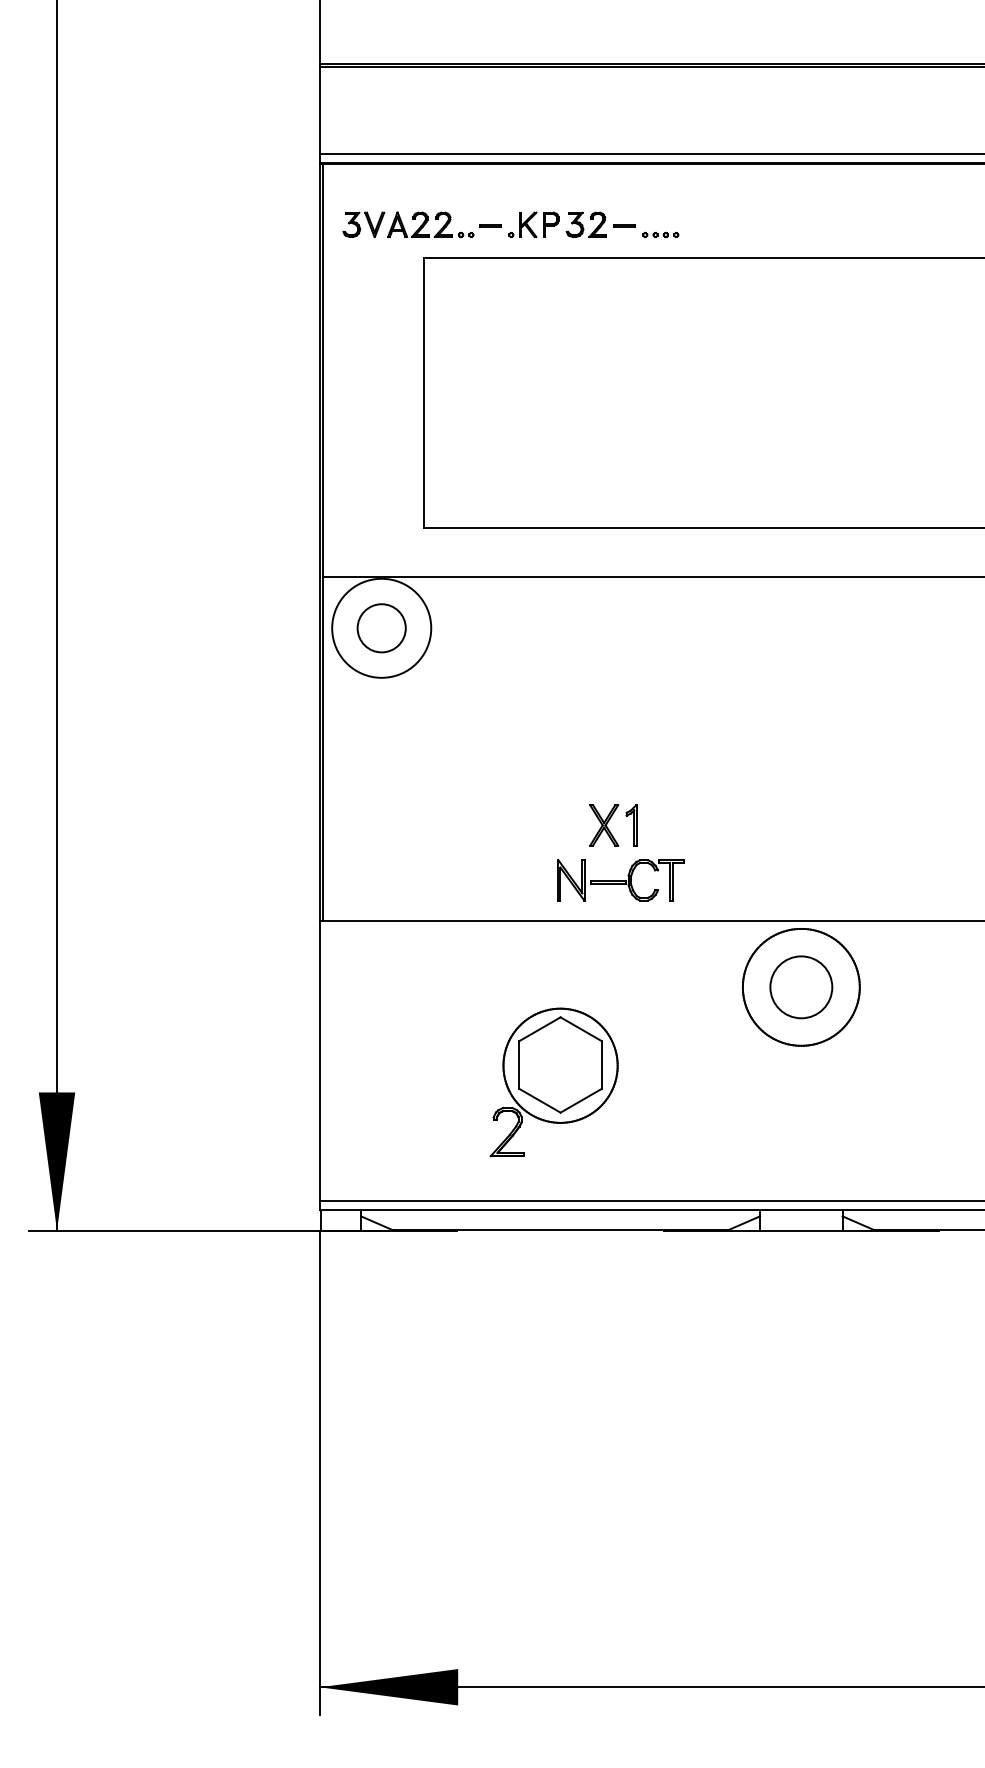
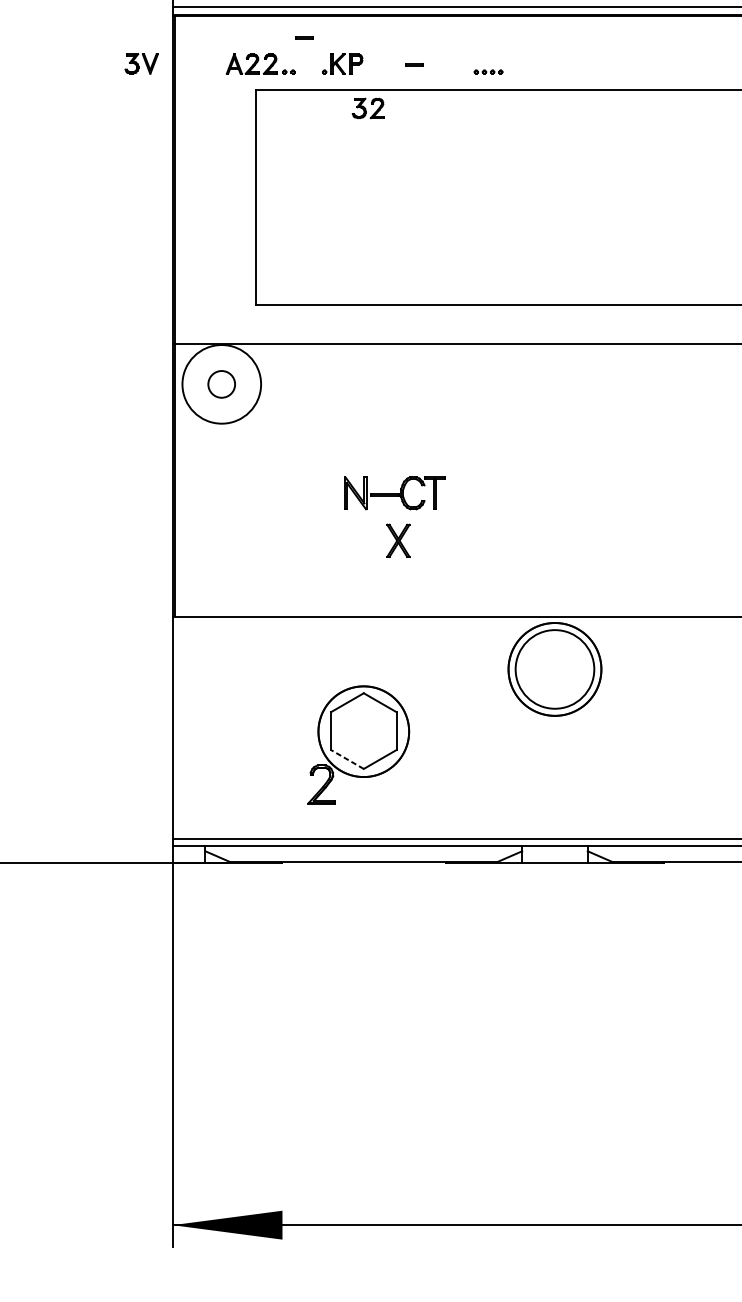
part: (363, 224) -> (141, 63), moved
part: (585, 224) -> (367, 108), moved
line: (490, 225) -> (304, 37), moved
part: (660, 234) -> (488, 71), moved
circle: (381, 628) -> (221, 384), size x0.7
part: (631, 825) -> (420, 540), removed
part: (620, 880) -> (394, 493), moved
circle: (801, 987) -> (555, 669), size x1.6
line: (539, 1100) -> (347, 759), solid -> dashed

